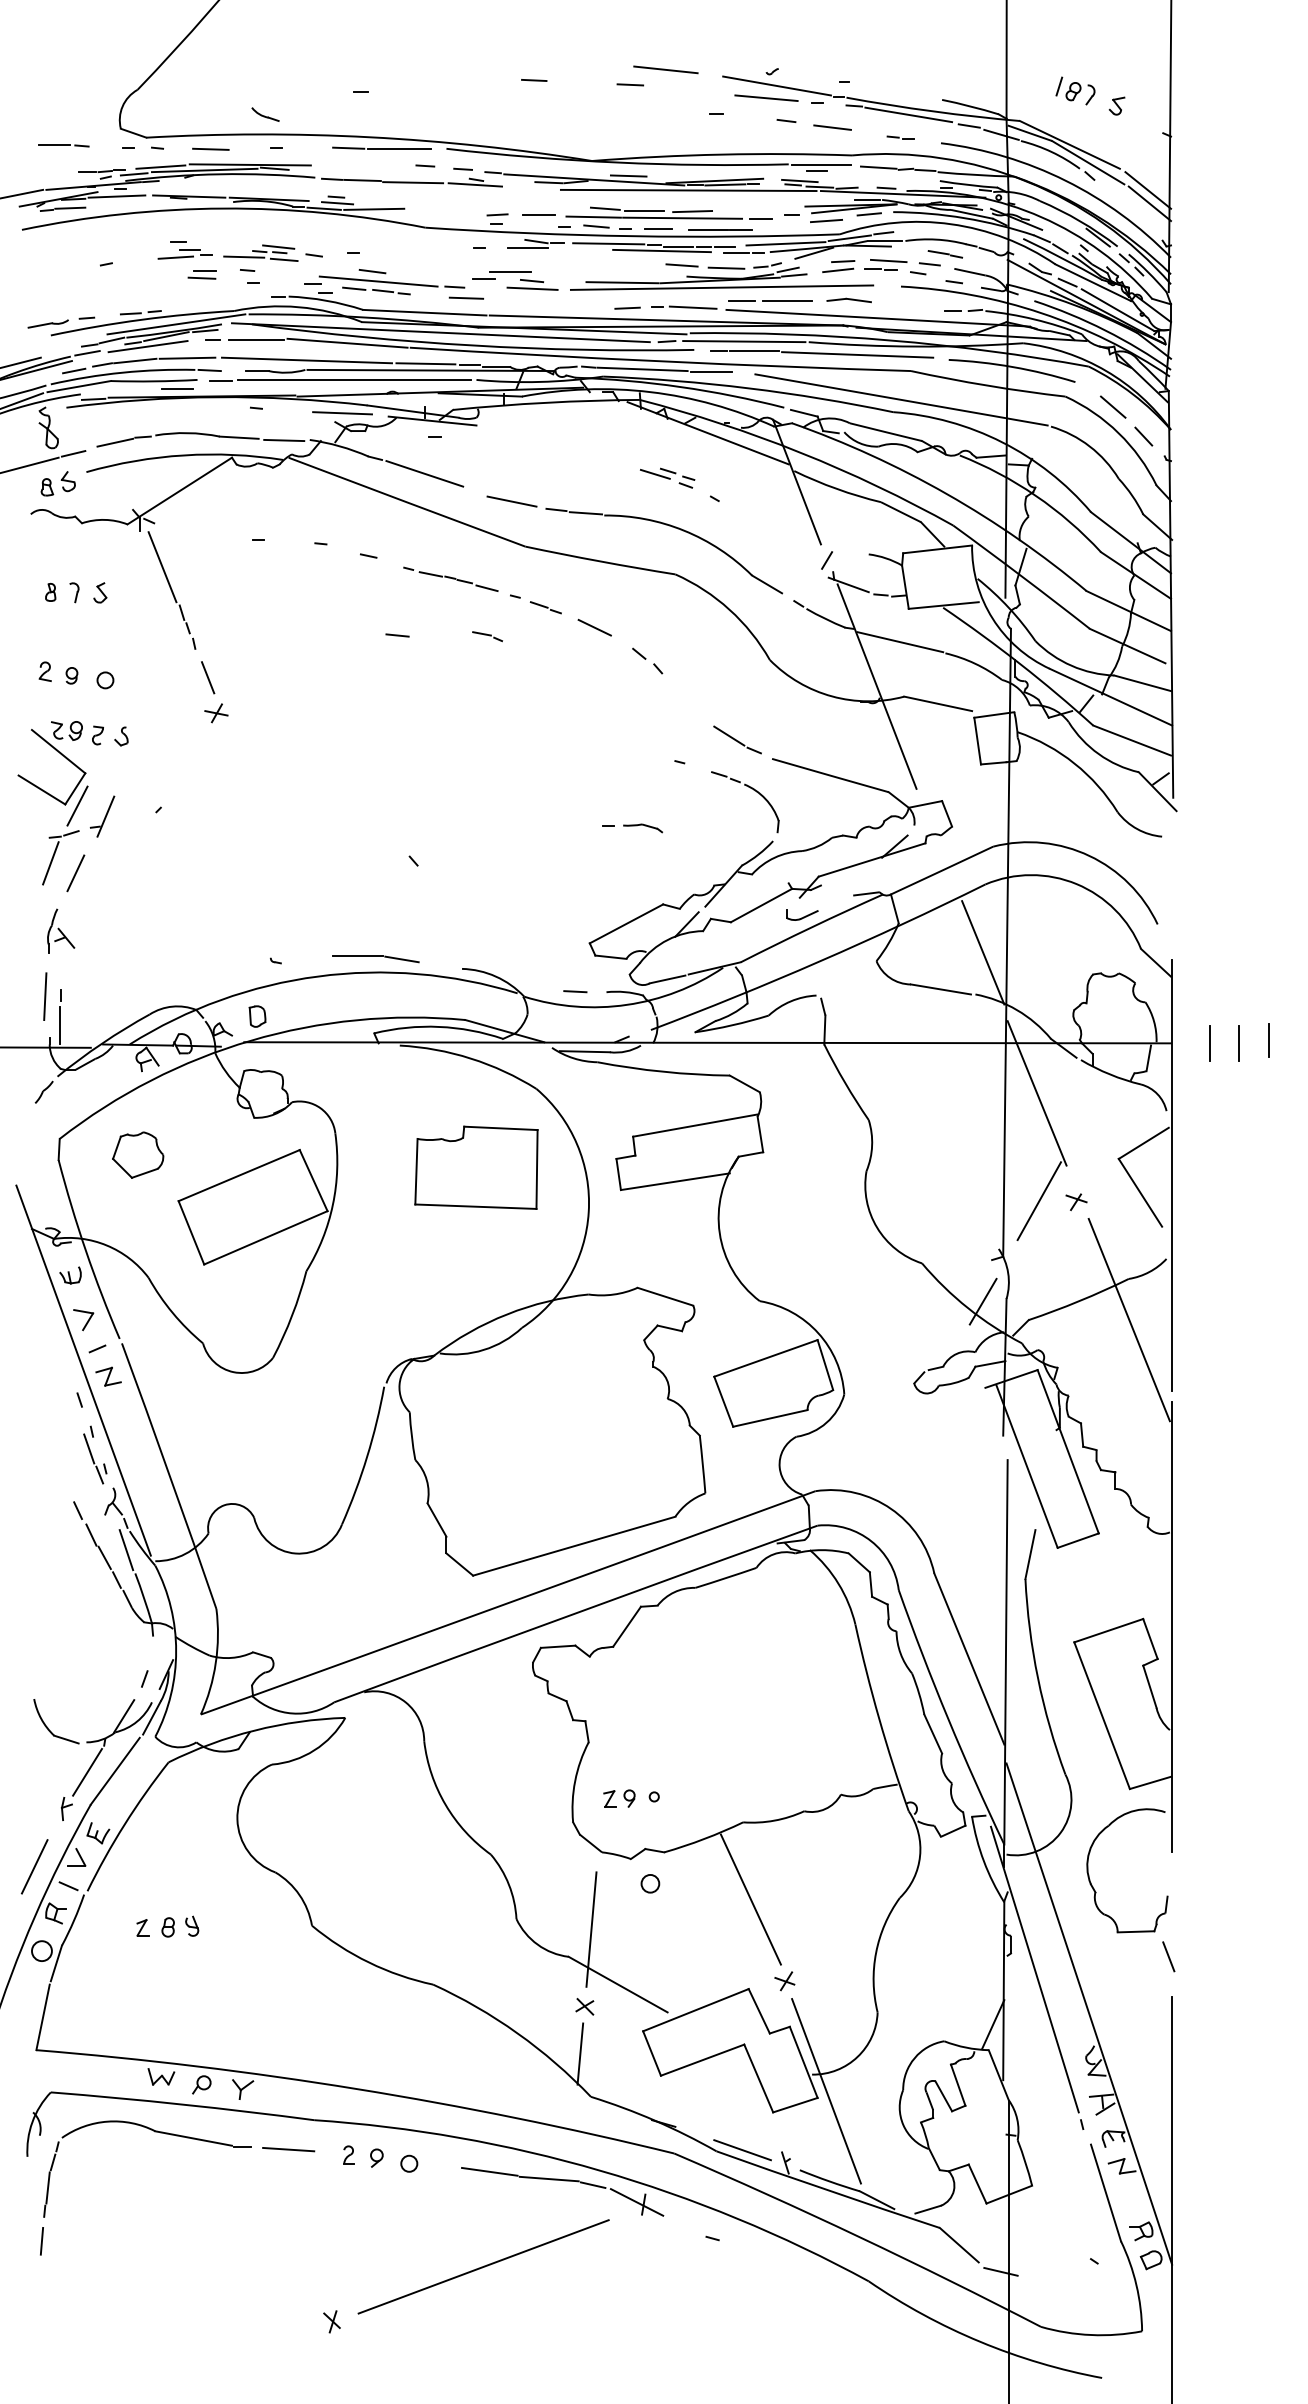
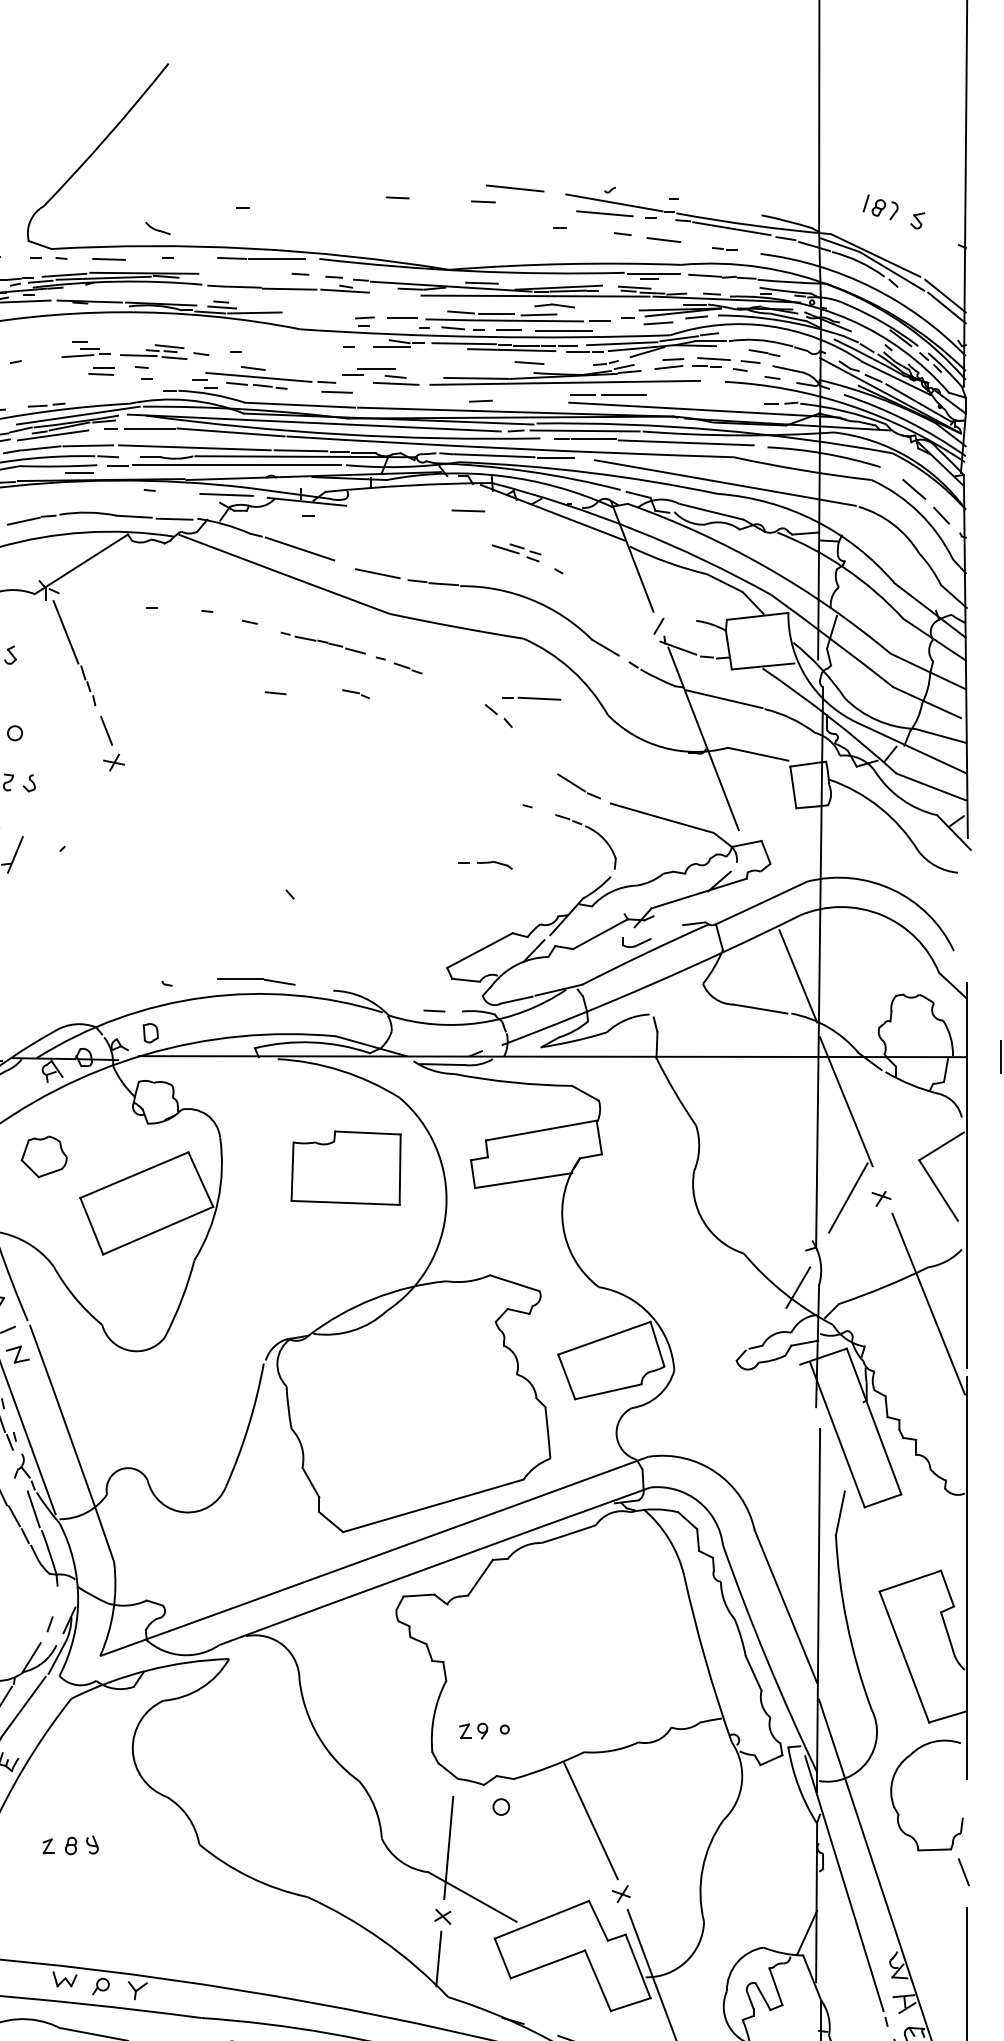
line: (726, 267) -> (468, 510), moved
part: (848, 300) -> (554, 305), moved
part: (684, 307) -> (531, 698), moved
line: (594, 627) -> (451, 686), removed

